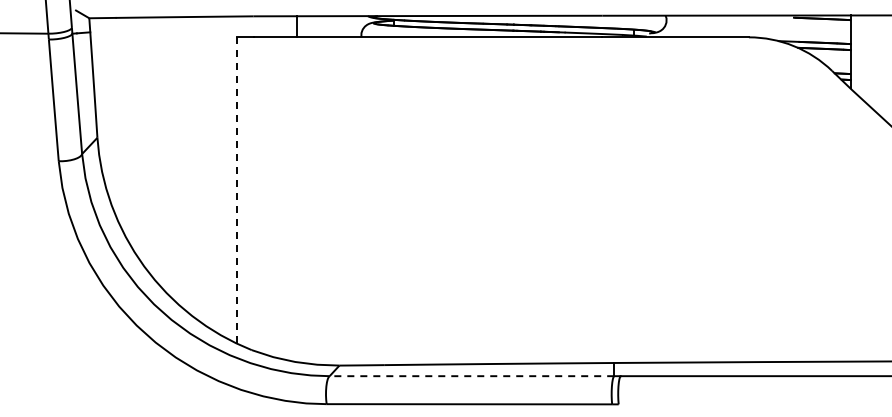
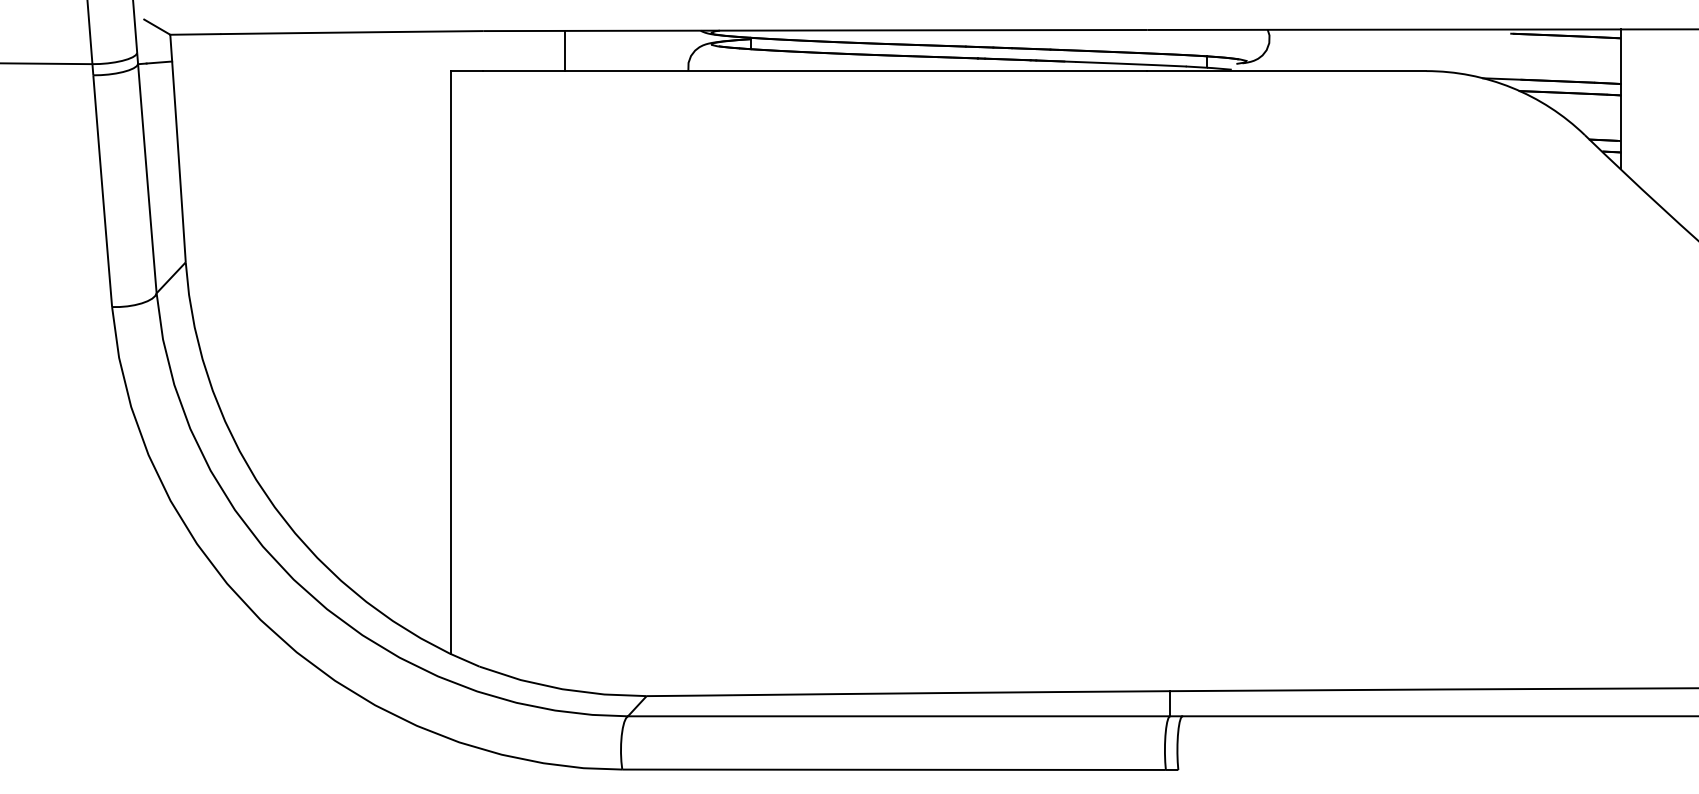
line: (236, 190) -> (450, 362), dashed -> solid
line: (471, 376) -> (898, 716), dashed -> solid

